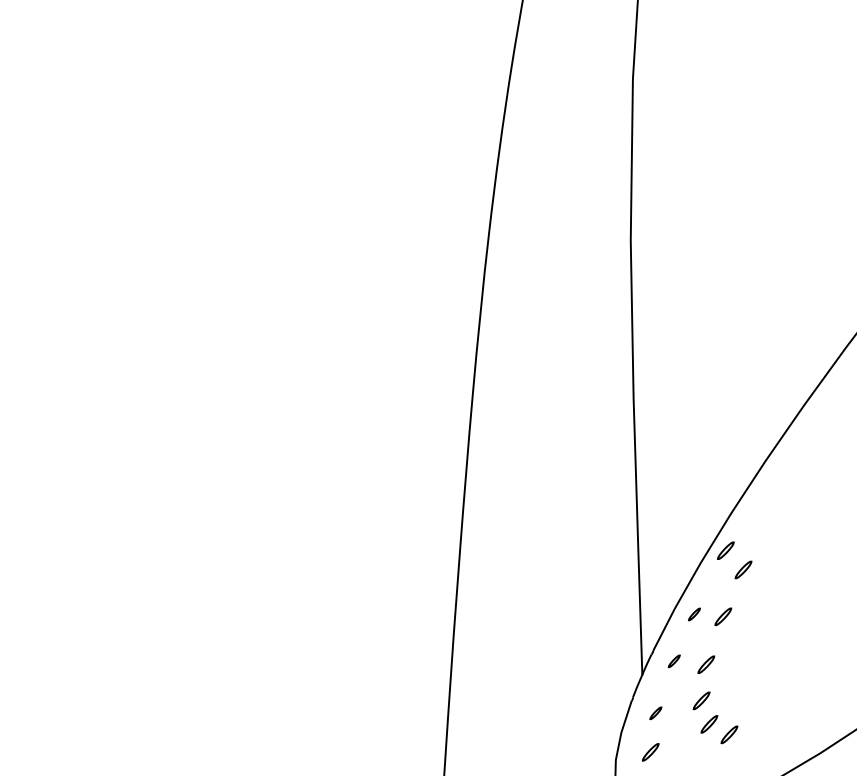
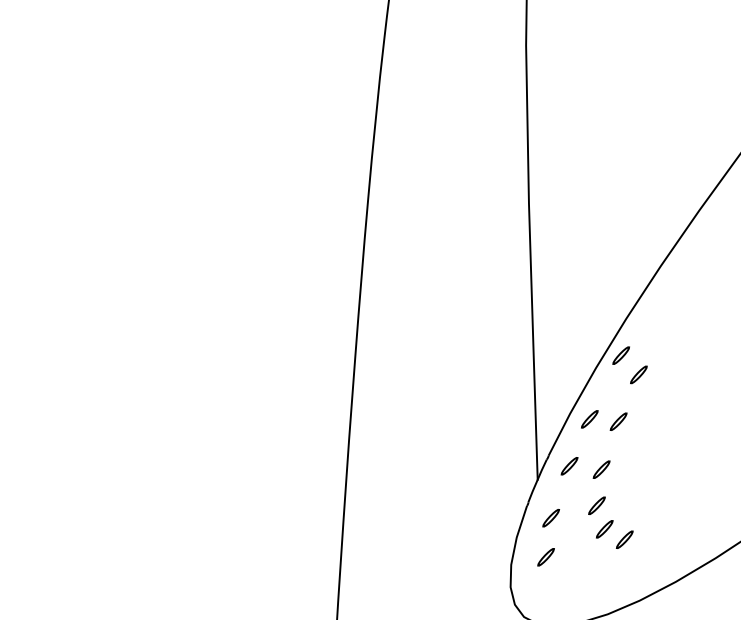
part: (694, 614) -> (589, 419), size x1.43
part: (674, 661) -> (569, 466), size x1.43
part: (655, 713) -> (550, 518), size x1.43

